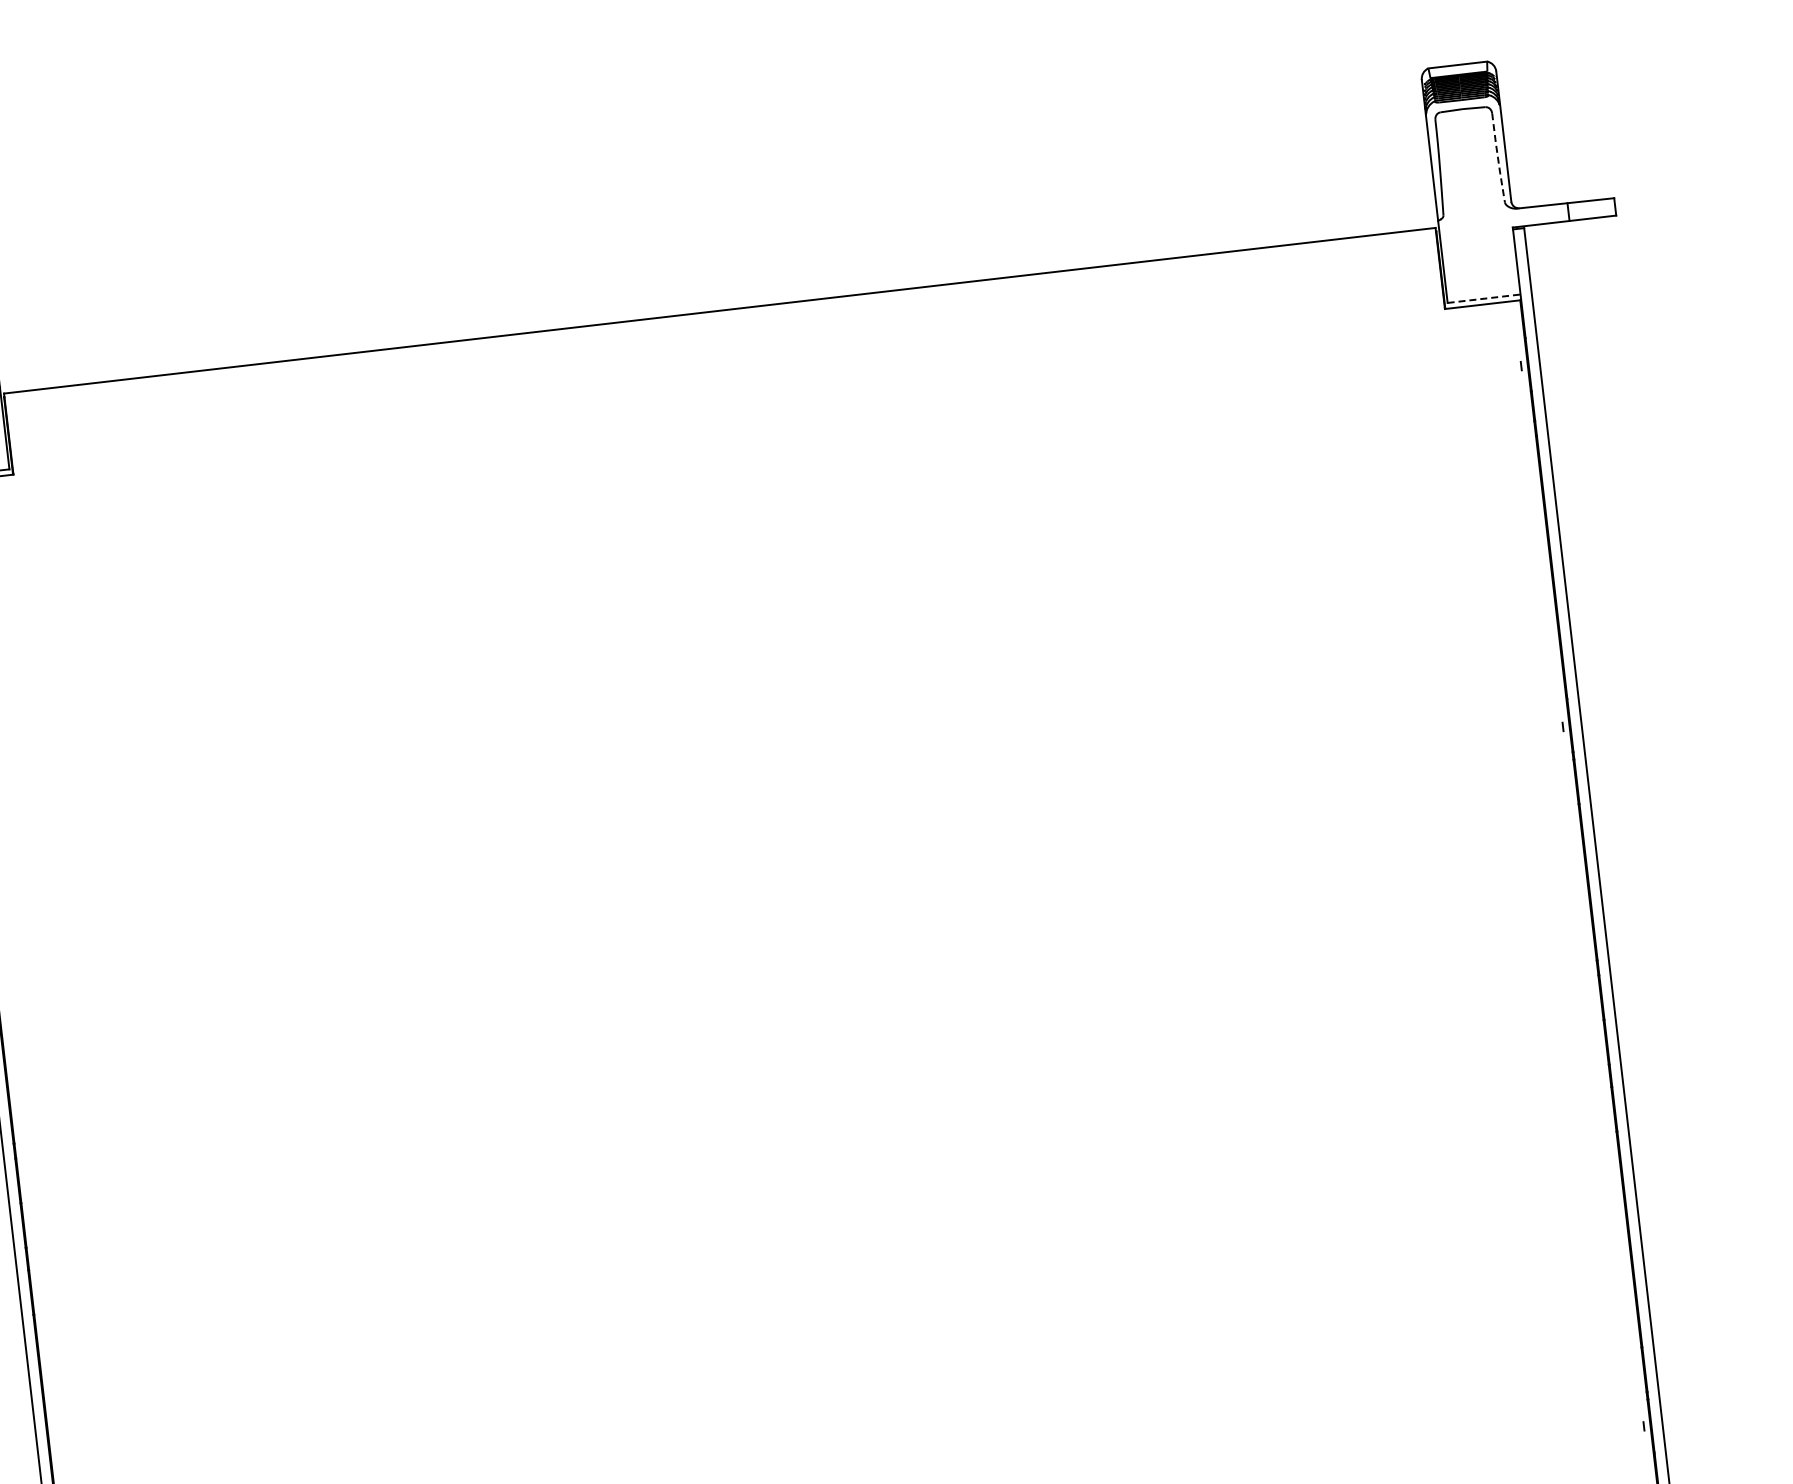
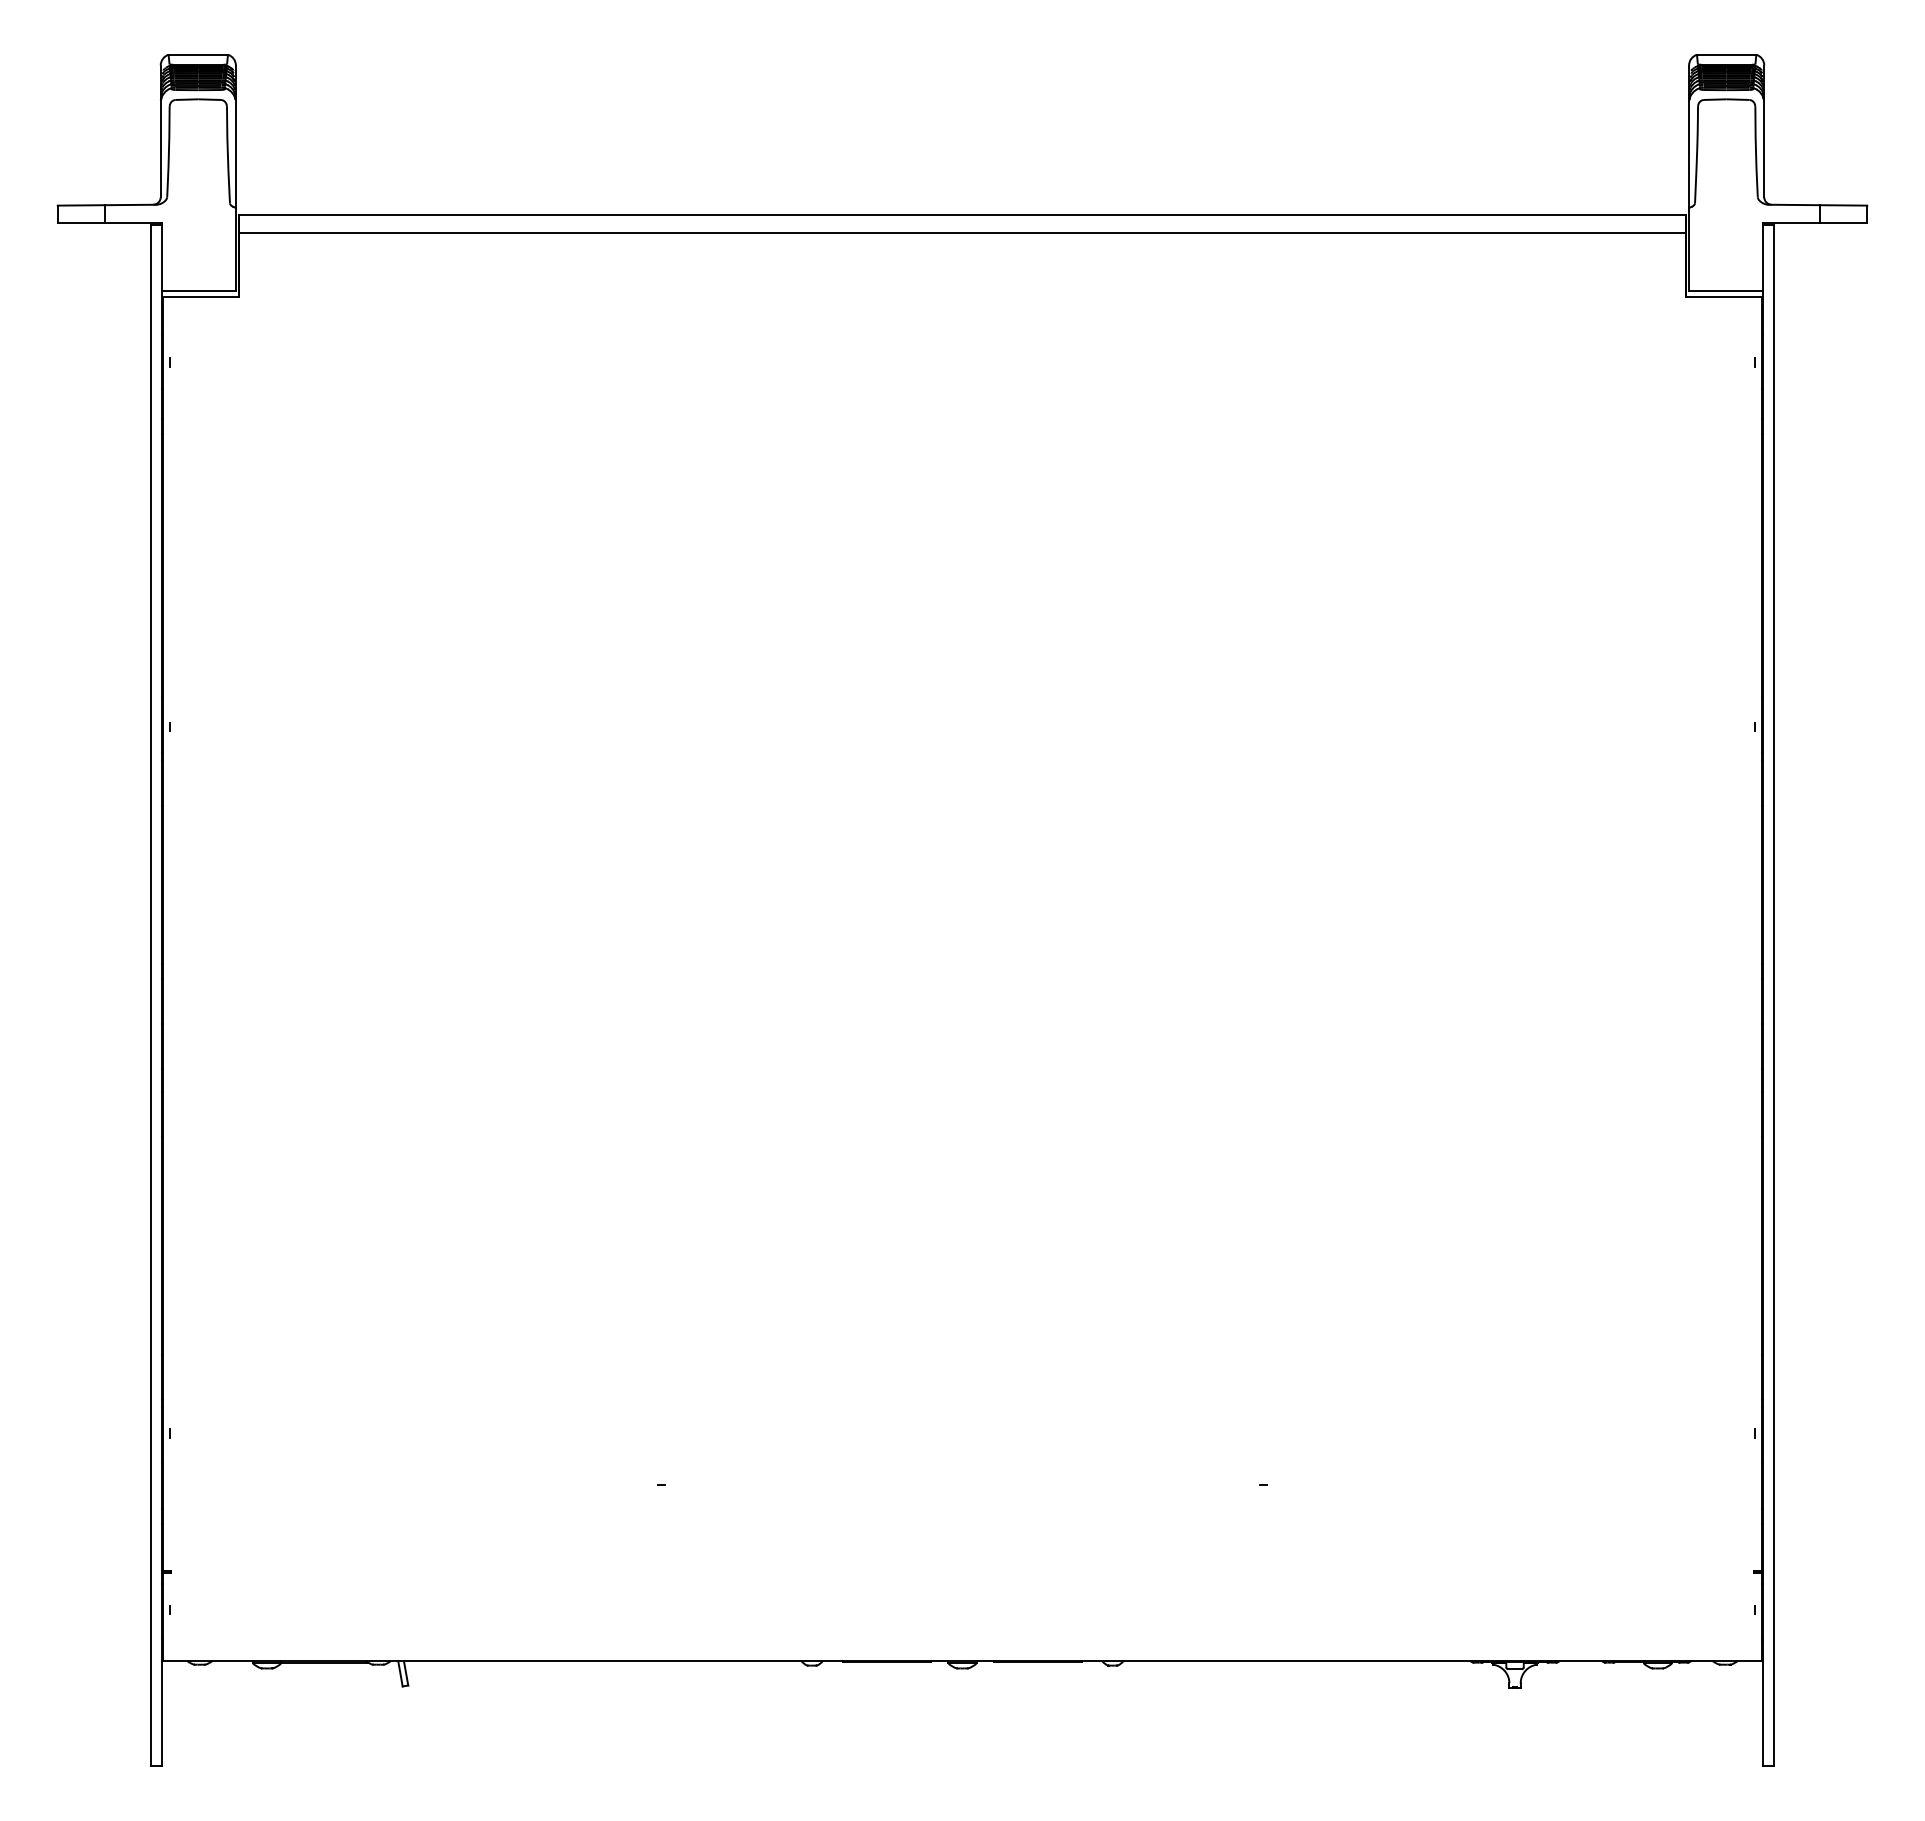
line: (1498, 158) -> (1756, 152), dashed -> solid
line: (1483, 298) -> (1725, 290), dashed -> solid
line: (721, 328) -> (962, 232), added

